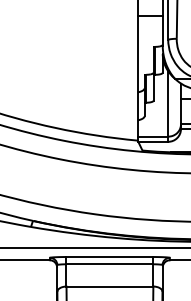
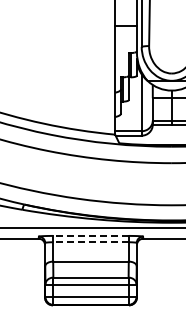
line: (109, 256) -> (90, 235), solid -> dashed
line: (109, 264) -> (90, 242), solid -> dashed

